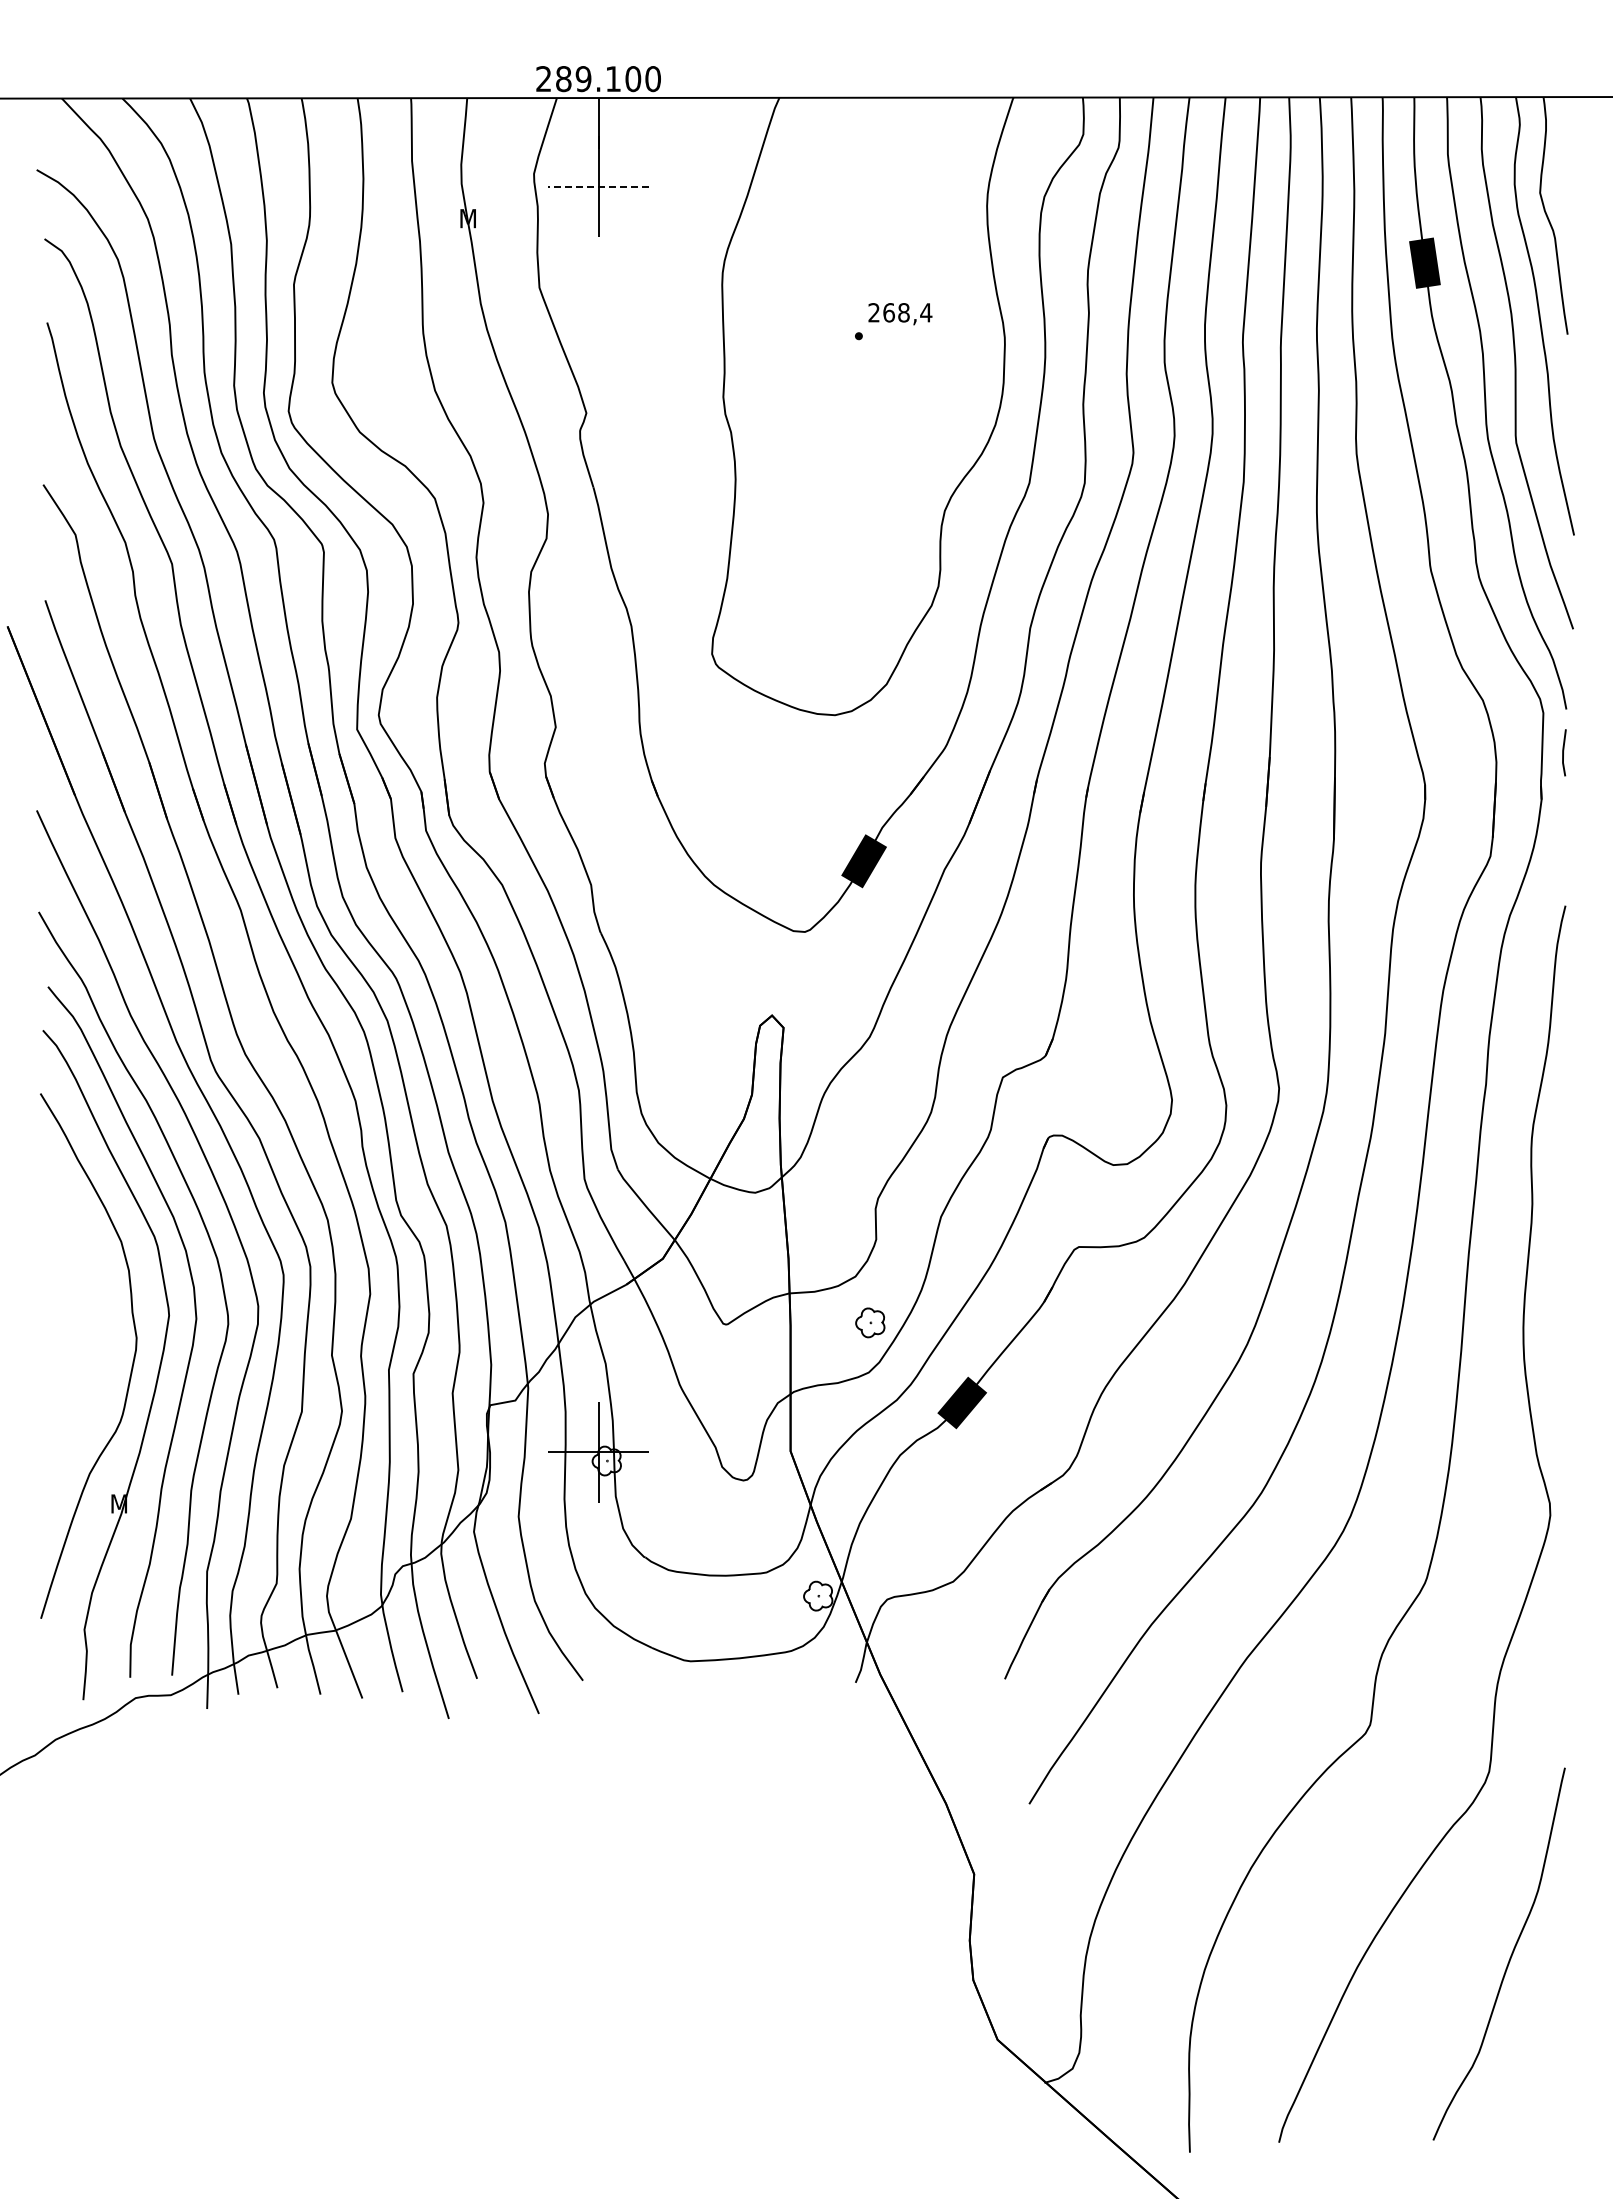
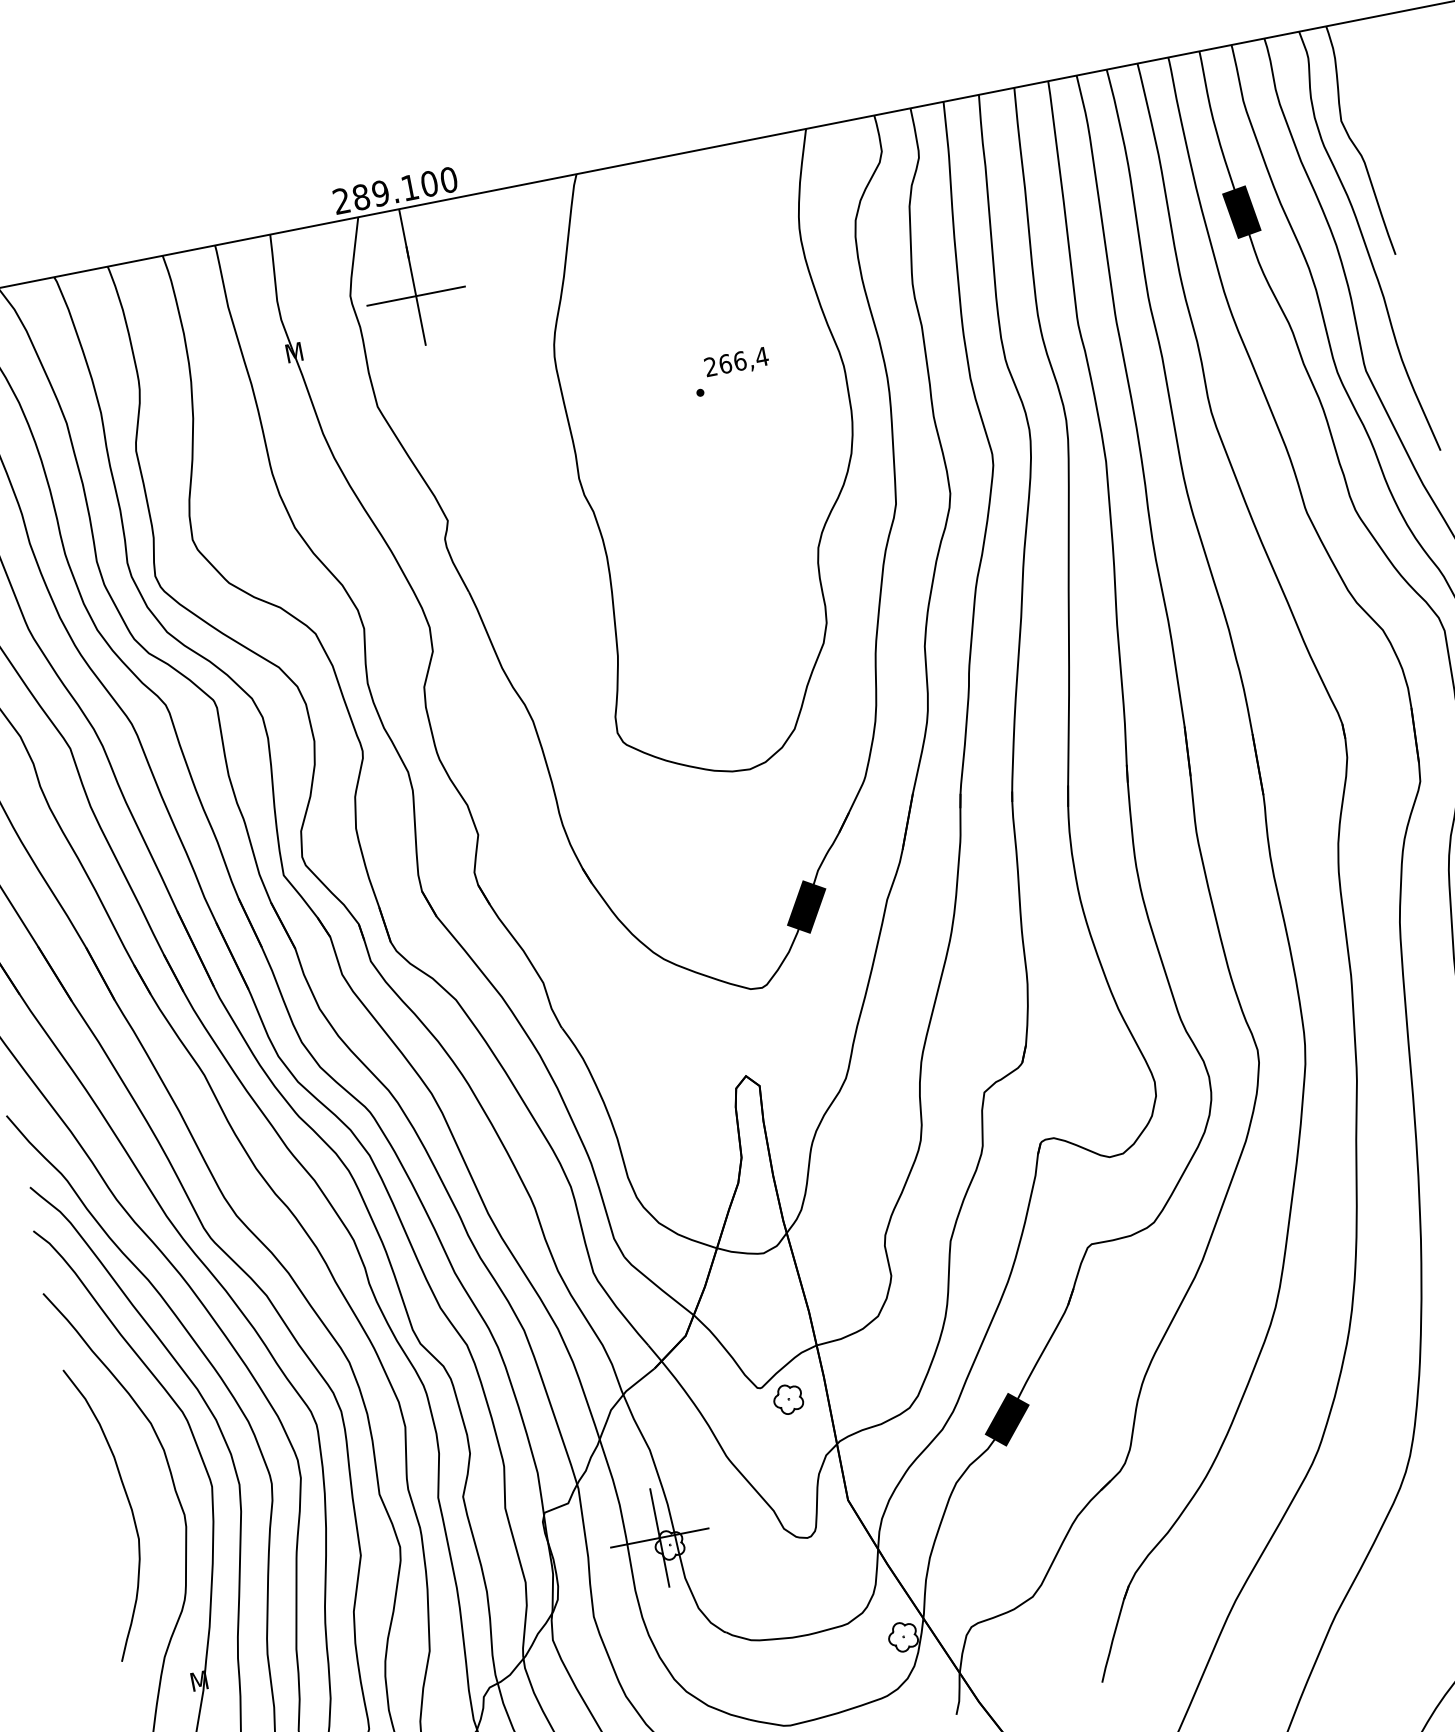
line: (598, 186) -> (416, 296), dashed -> solid
text: (903, 312) -> (739, 360), 268,4 -> 266,4
curve: (84, 1321) -> (130, 1508), added
part: (870, 1322) -> (788, 1398), moved

